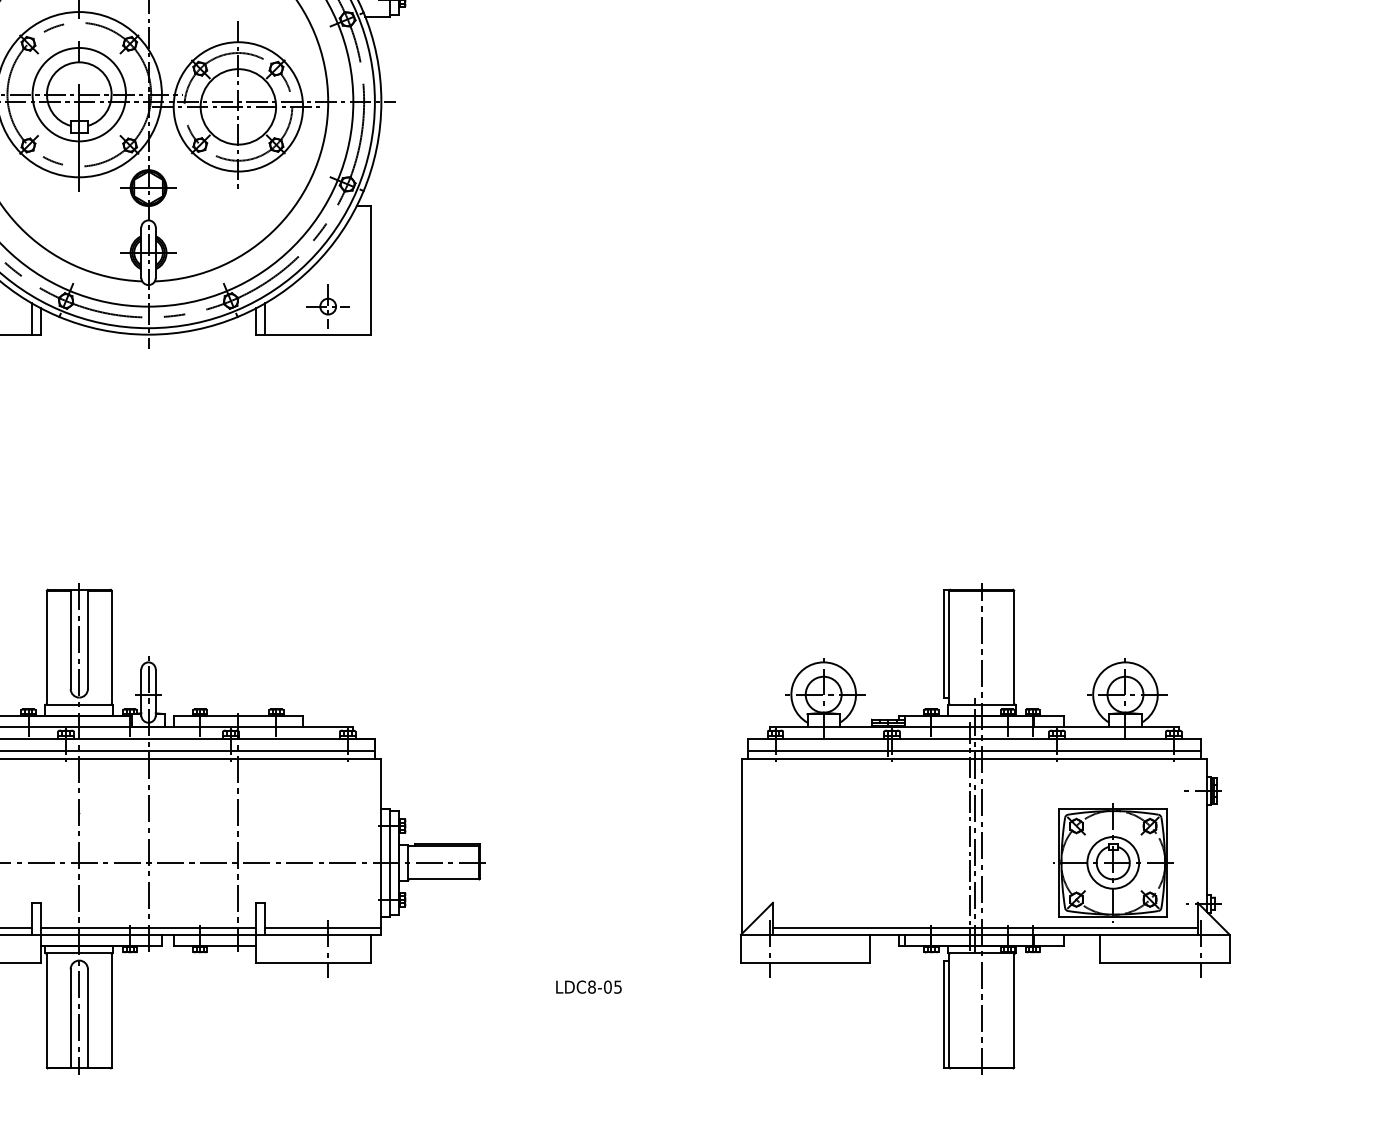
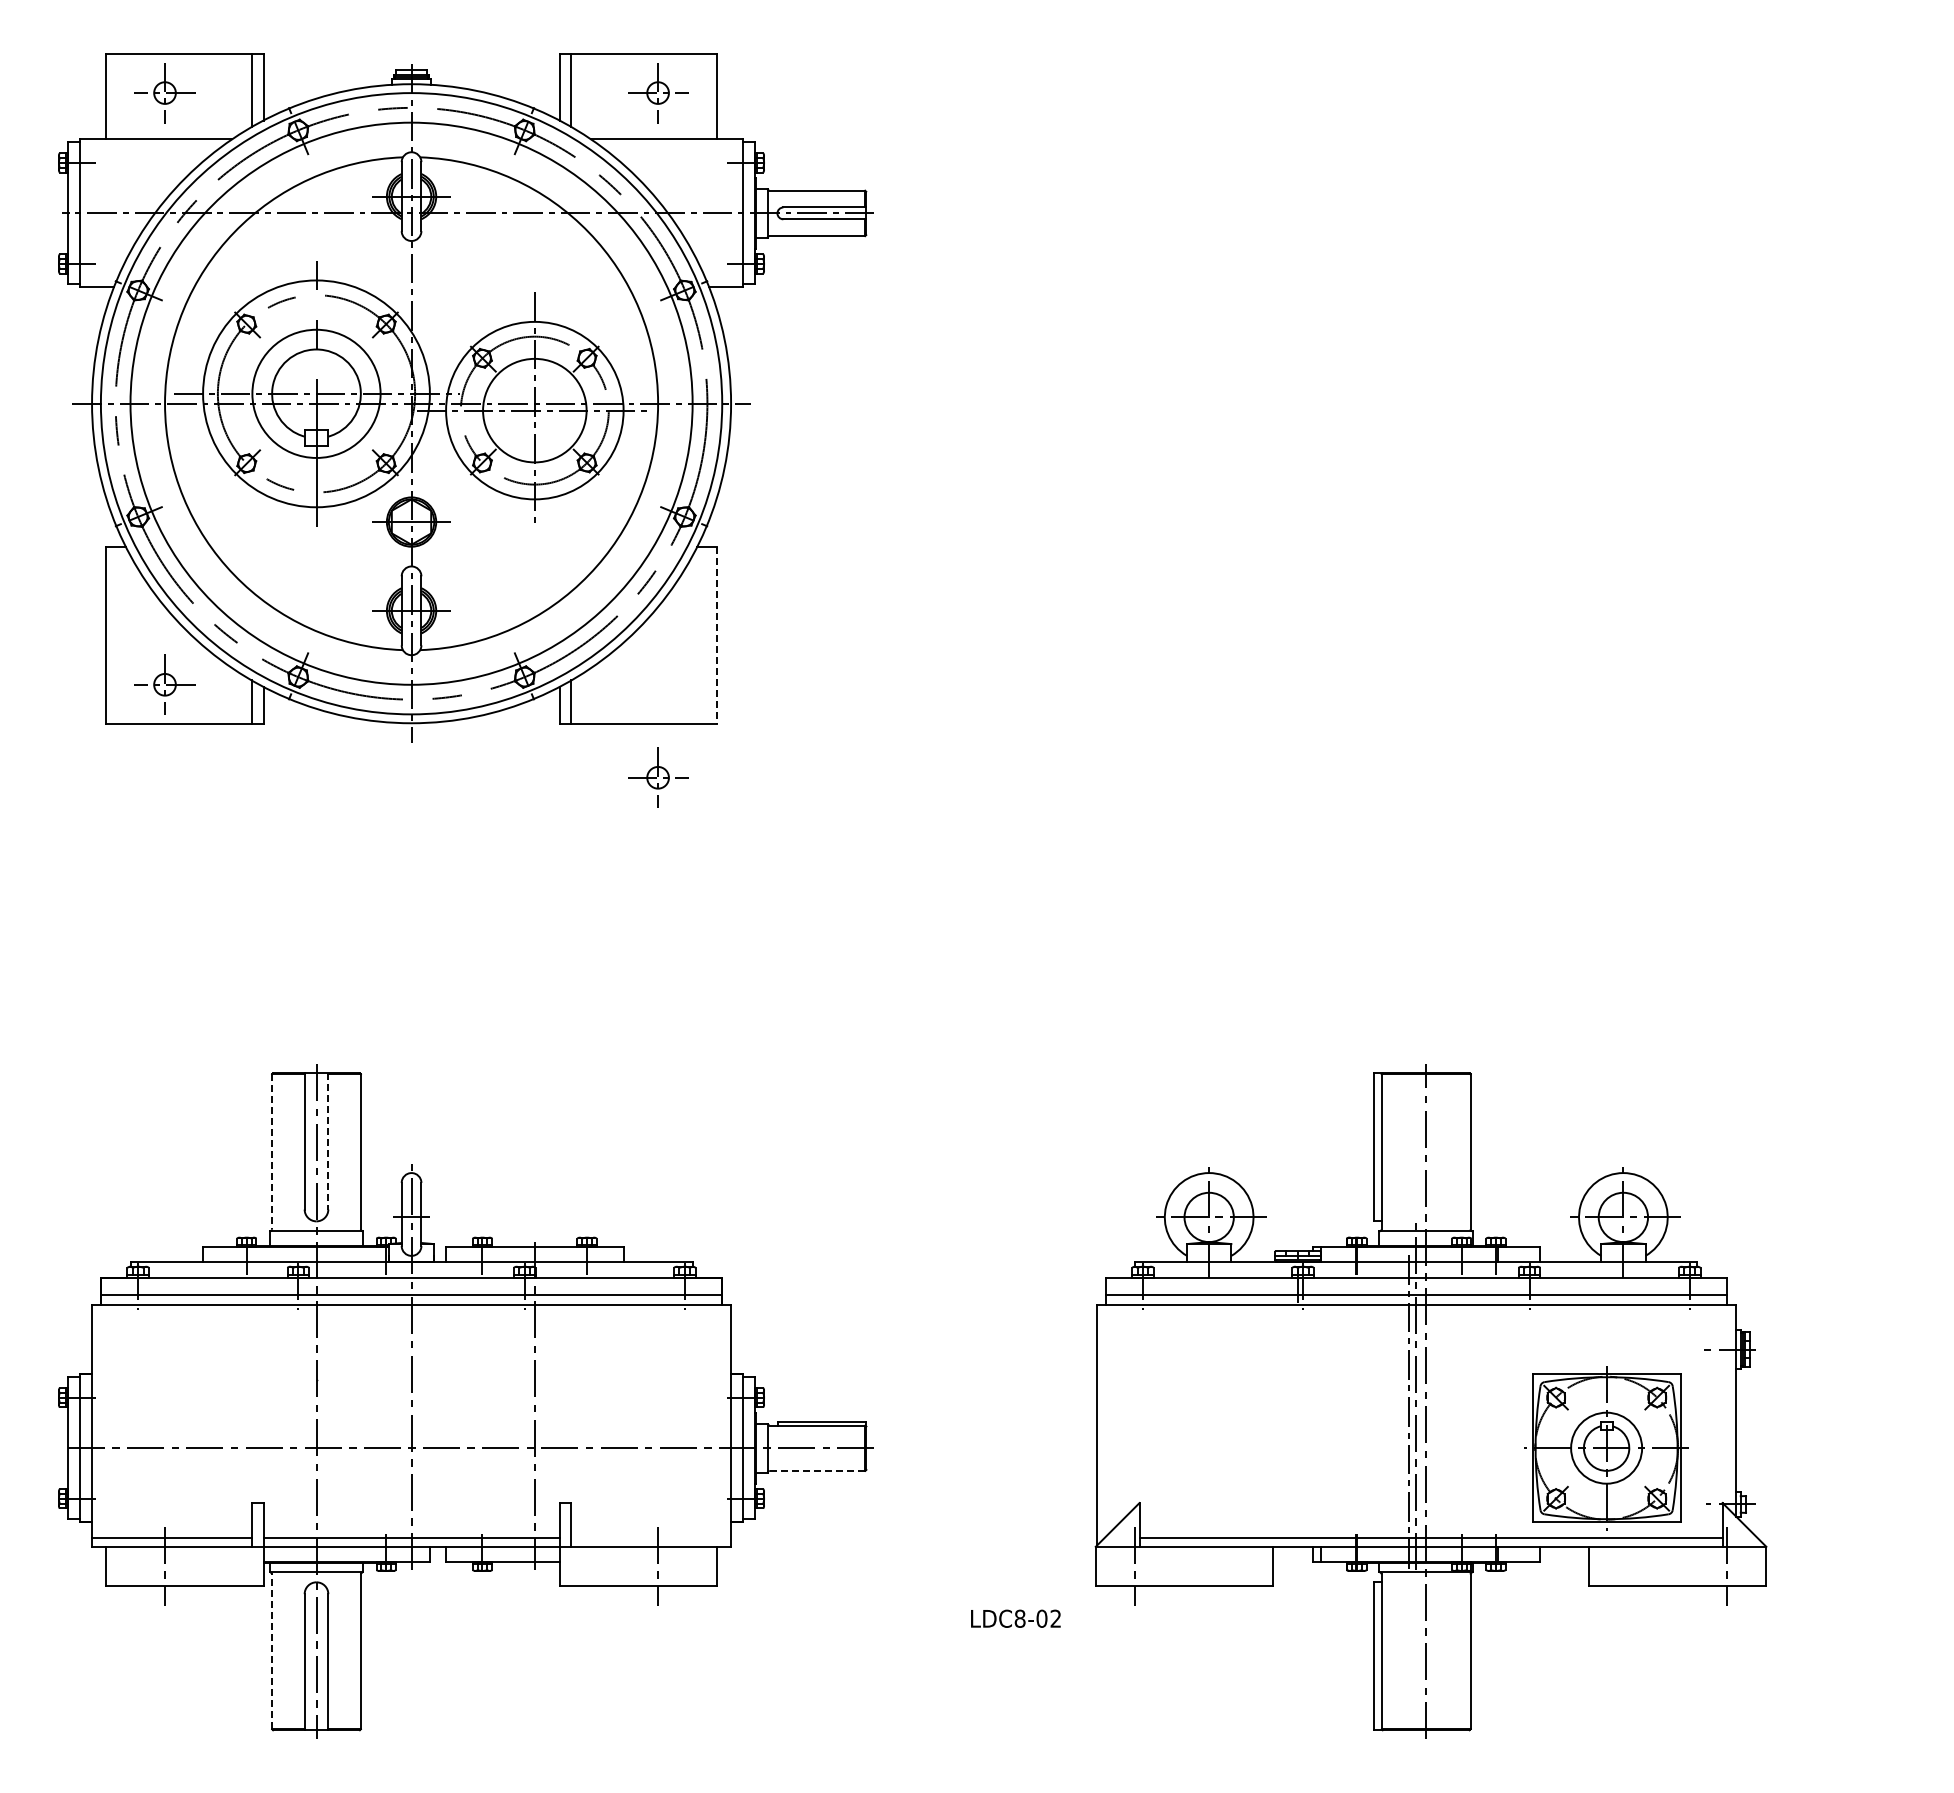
line: (371, 270) -> (717, 635), solid -> dashed
part: (328, 306) -> (658, 777), moved
line: (88, 640) -> (328, 1142), solid -> dashed
line: (47, 647) -> (272, 1152), solid -> dashed
part: (984, 828) -> (1430, 1401), moved
line: (444, 879) -> (817, 1470), solid -> dashed
line: (323, 927) -> (651, 1537), removed
text: (617, 986) -> (1055, 1618), LDC8-05 -> LDC8-02
line: (47, 1010) -> (272, 1651), solid -> dashed

